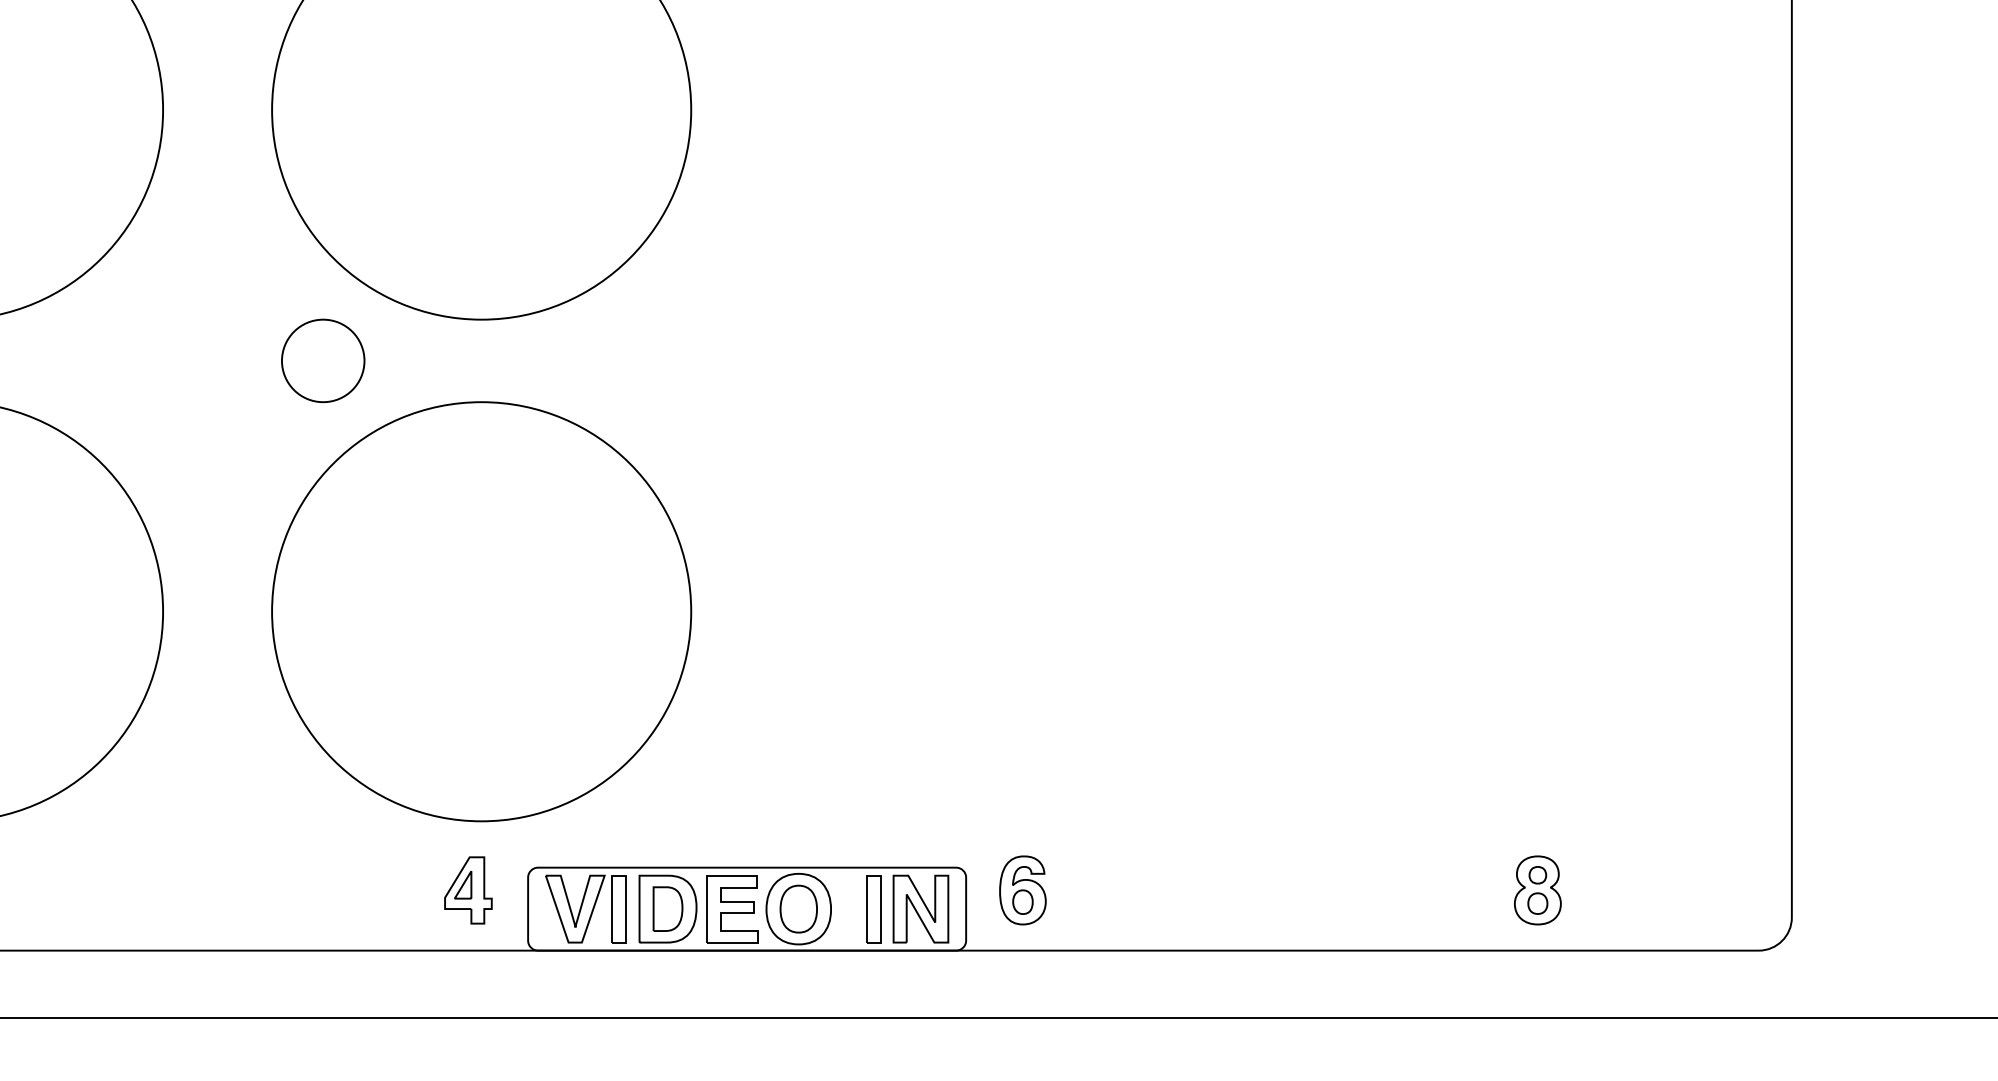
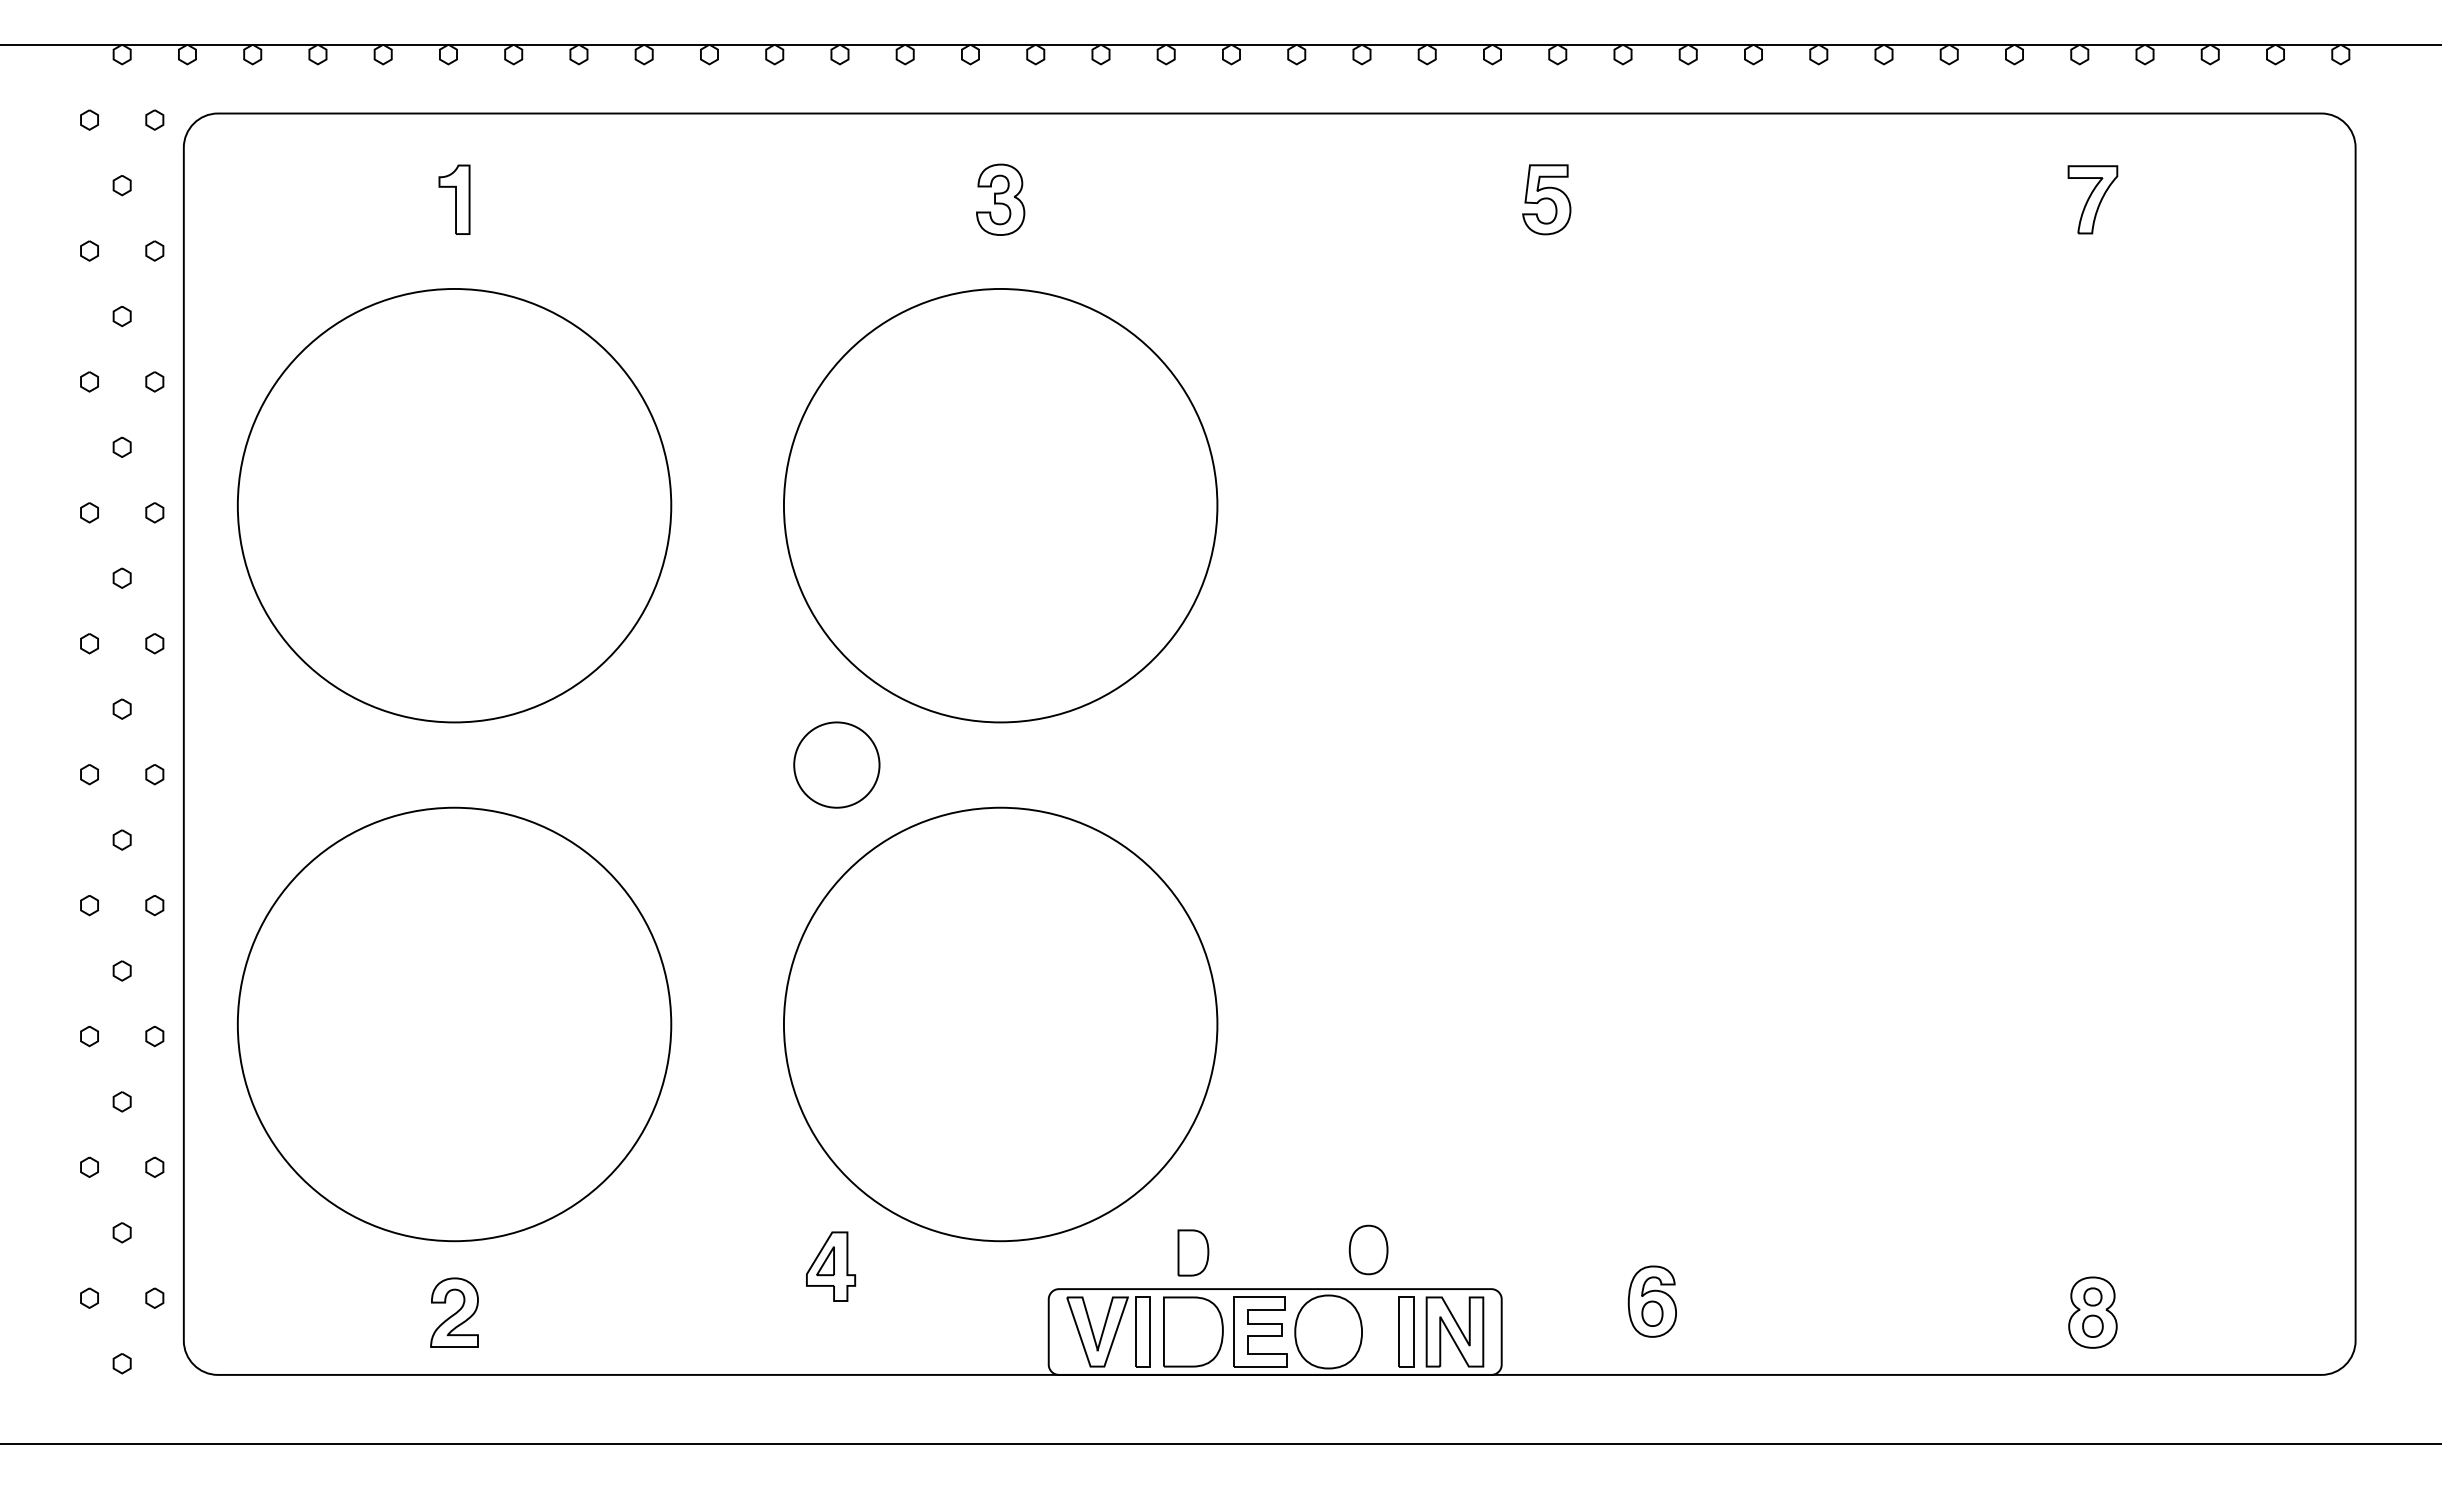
part: (468, 890) -> (831, 1266), moved
part: (1022, 890) -> (1651, 1301), moved
part: (668, 908) -> (1193, 1252), moved
part: (798, 908) -> (1368, 1249), moved

